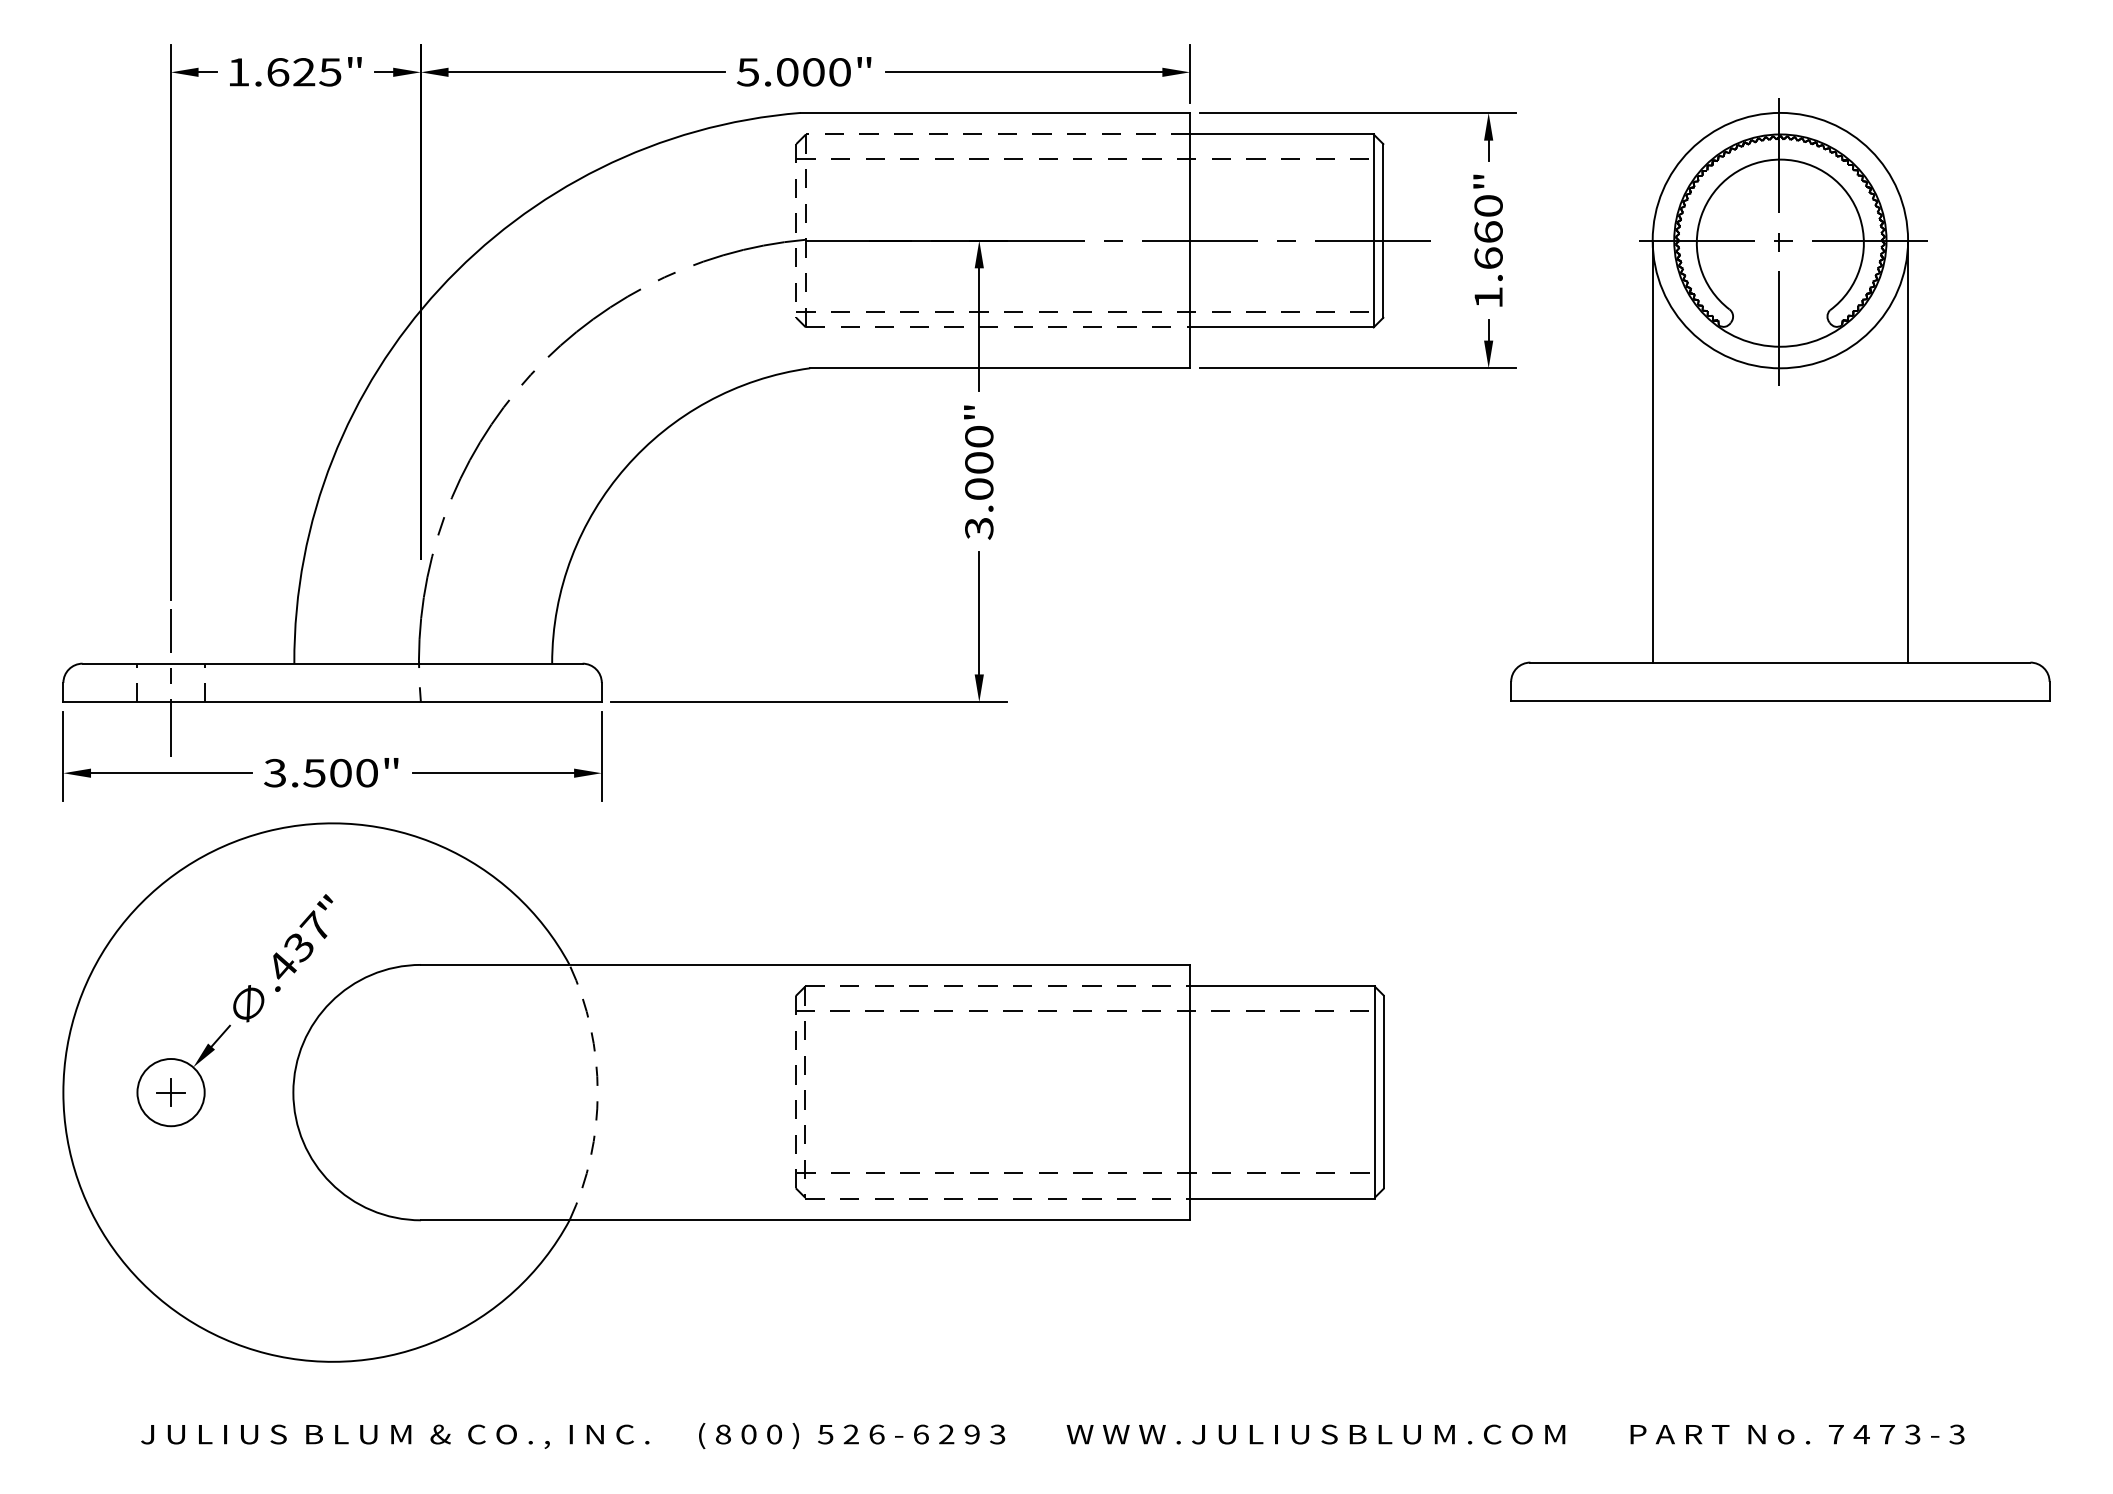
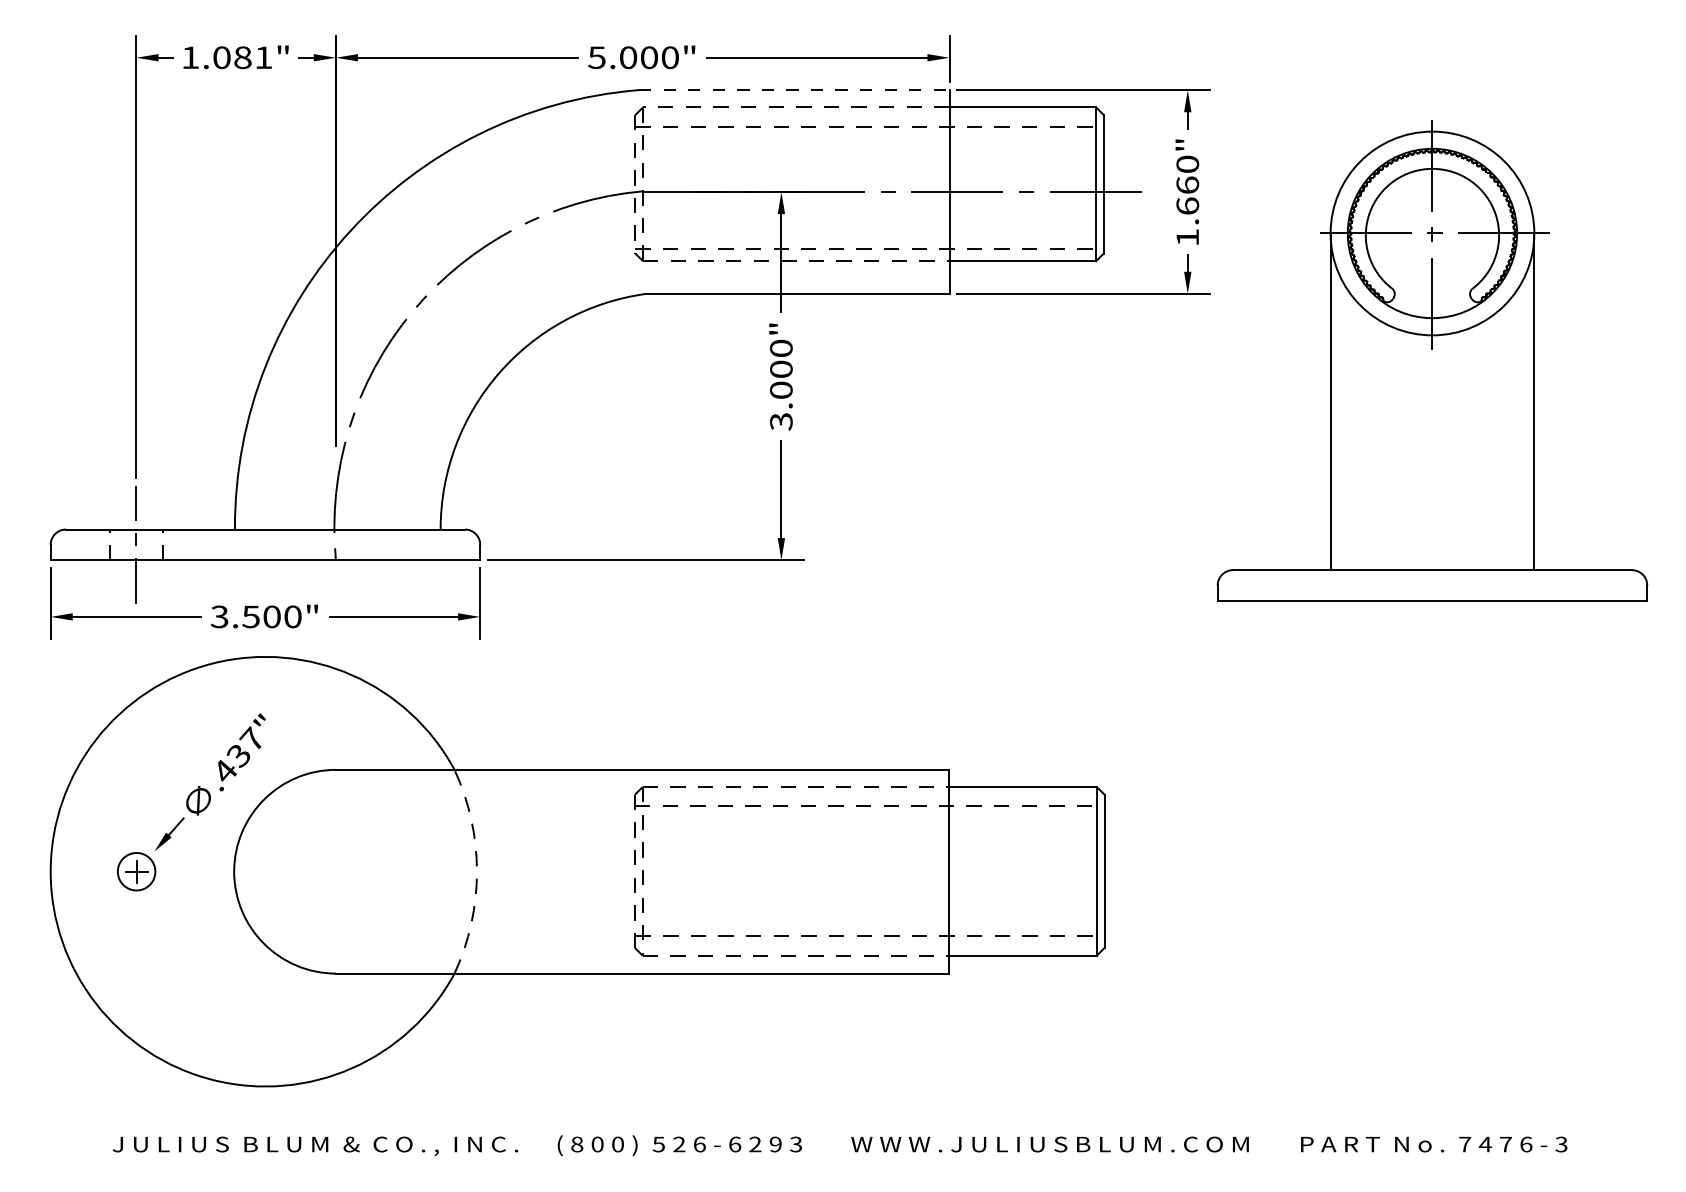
text: (304, 72) -> (243, 57), 1.625" -> 1.081"
line: (995, 112) -> (794, 89), solid -> dashed
part: (1780, 399) -> (1432, 360), moved
circle: (170, 1092) -> (136, 871), size x0.7
text: (1912, 1434) -> (1525, 1144), 3 -> 6

